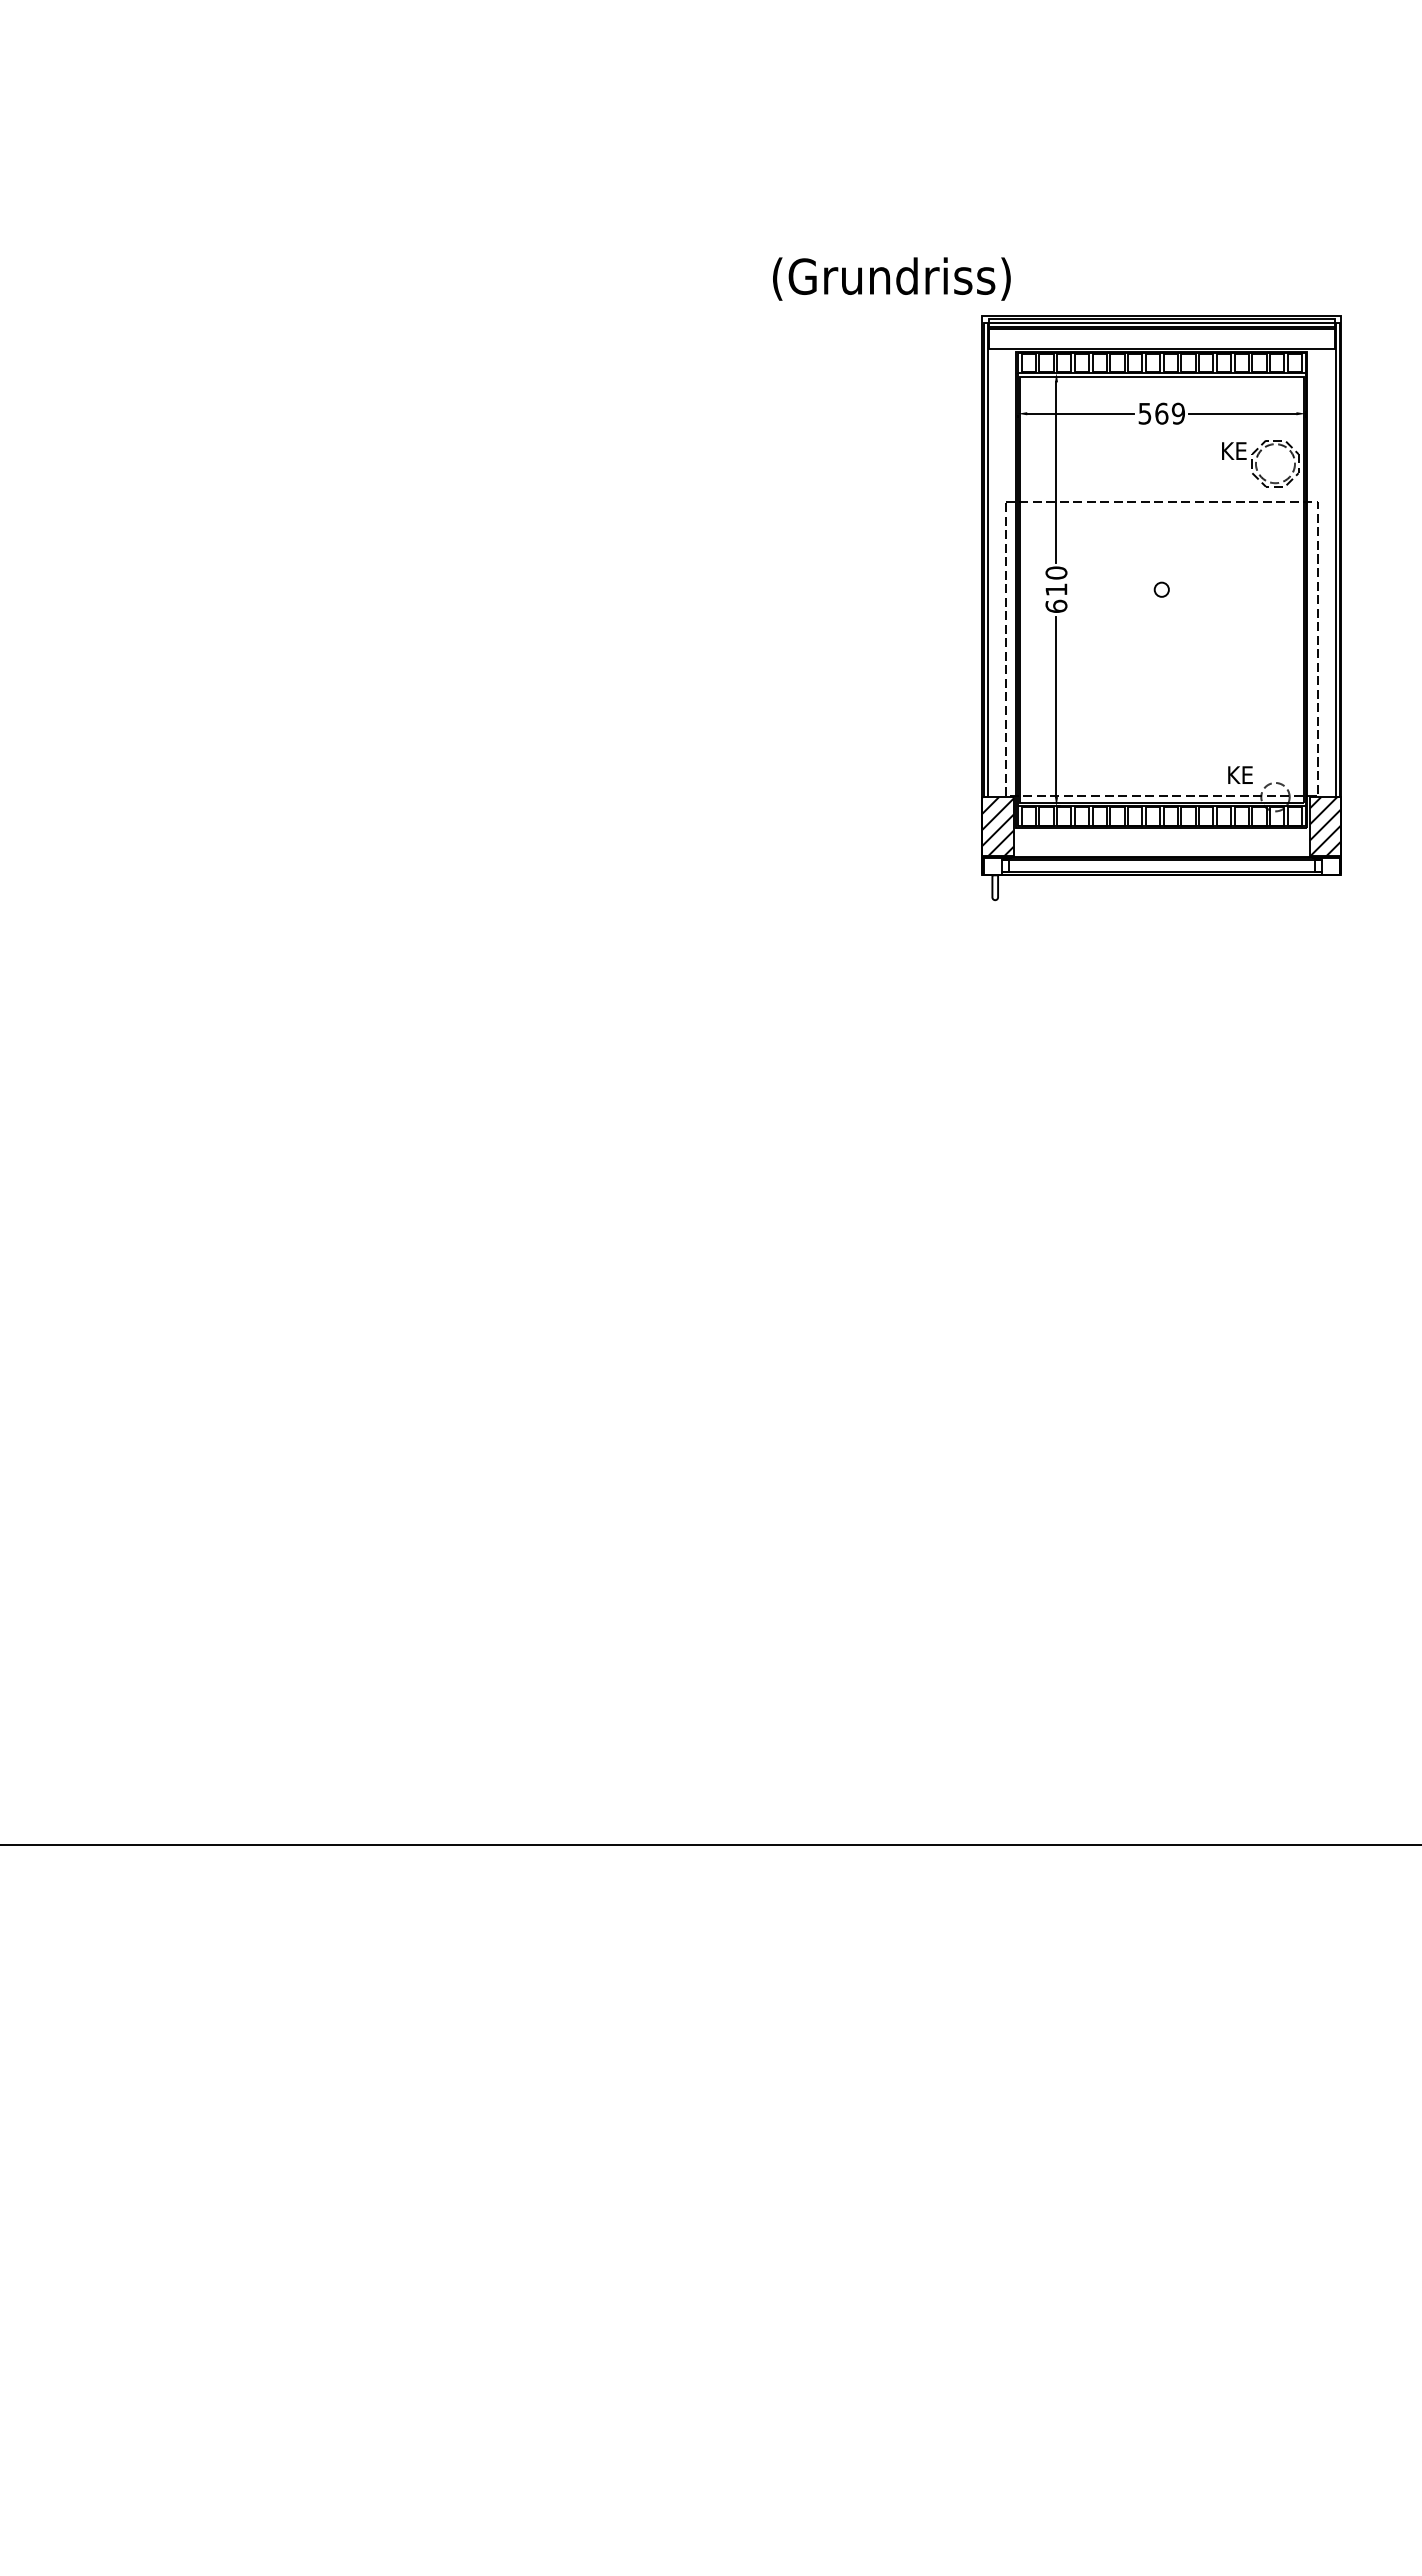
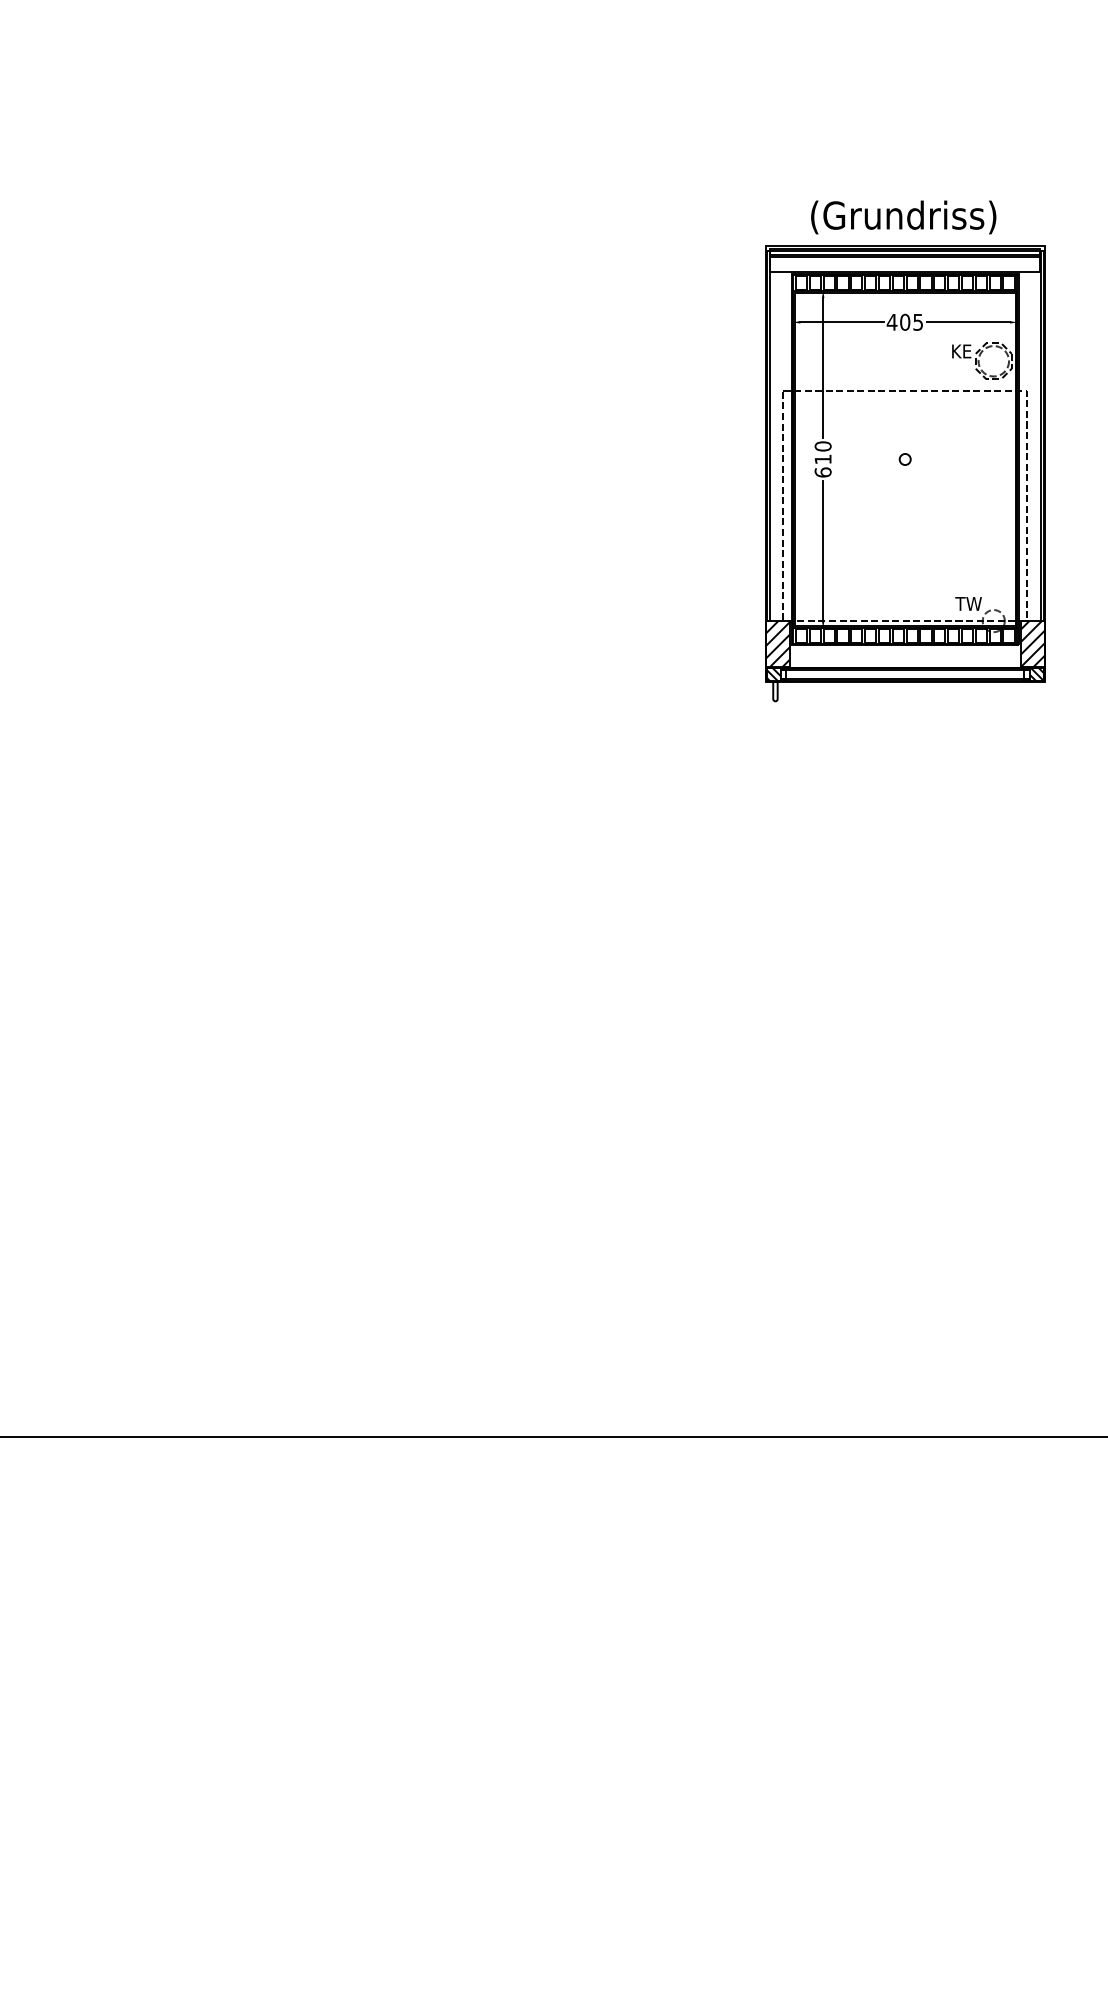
text: (891, 278) -> (903, 216), moved
text: (1161, 413) -> (904, 322), 569 -> 405
text: (1243, 774) -> (968, 603), KE -> TW
hatch: (992, 865) -> (773, 674), added
hatch: (1330, 865) -> (1036, 674), added

